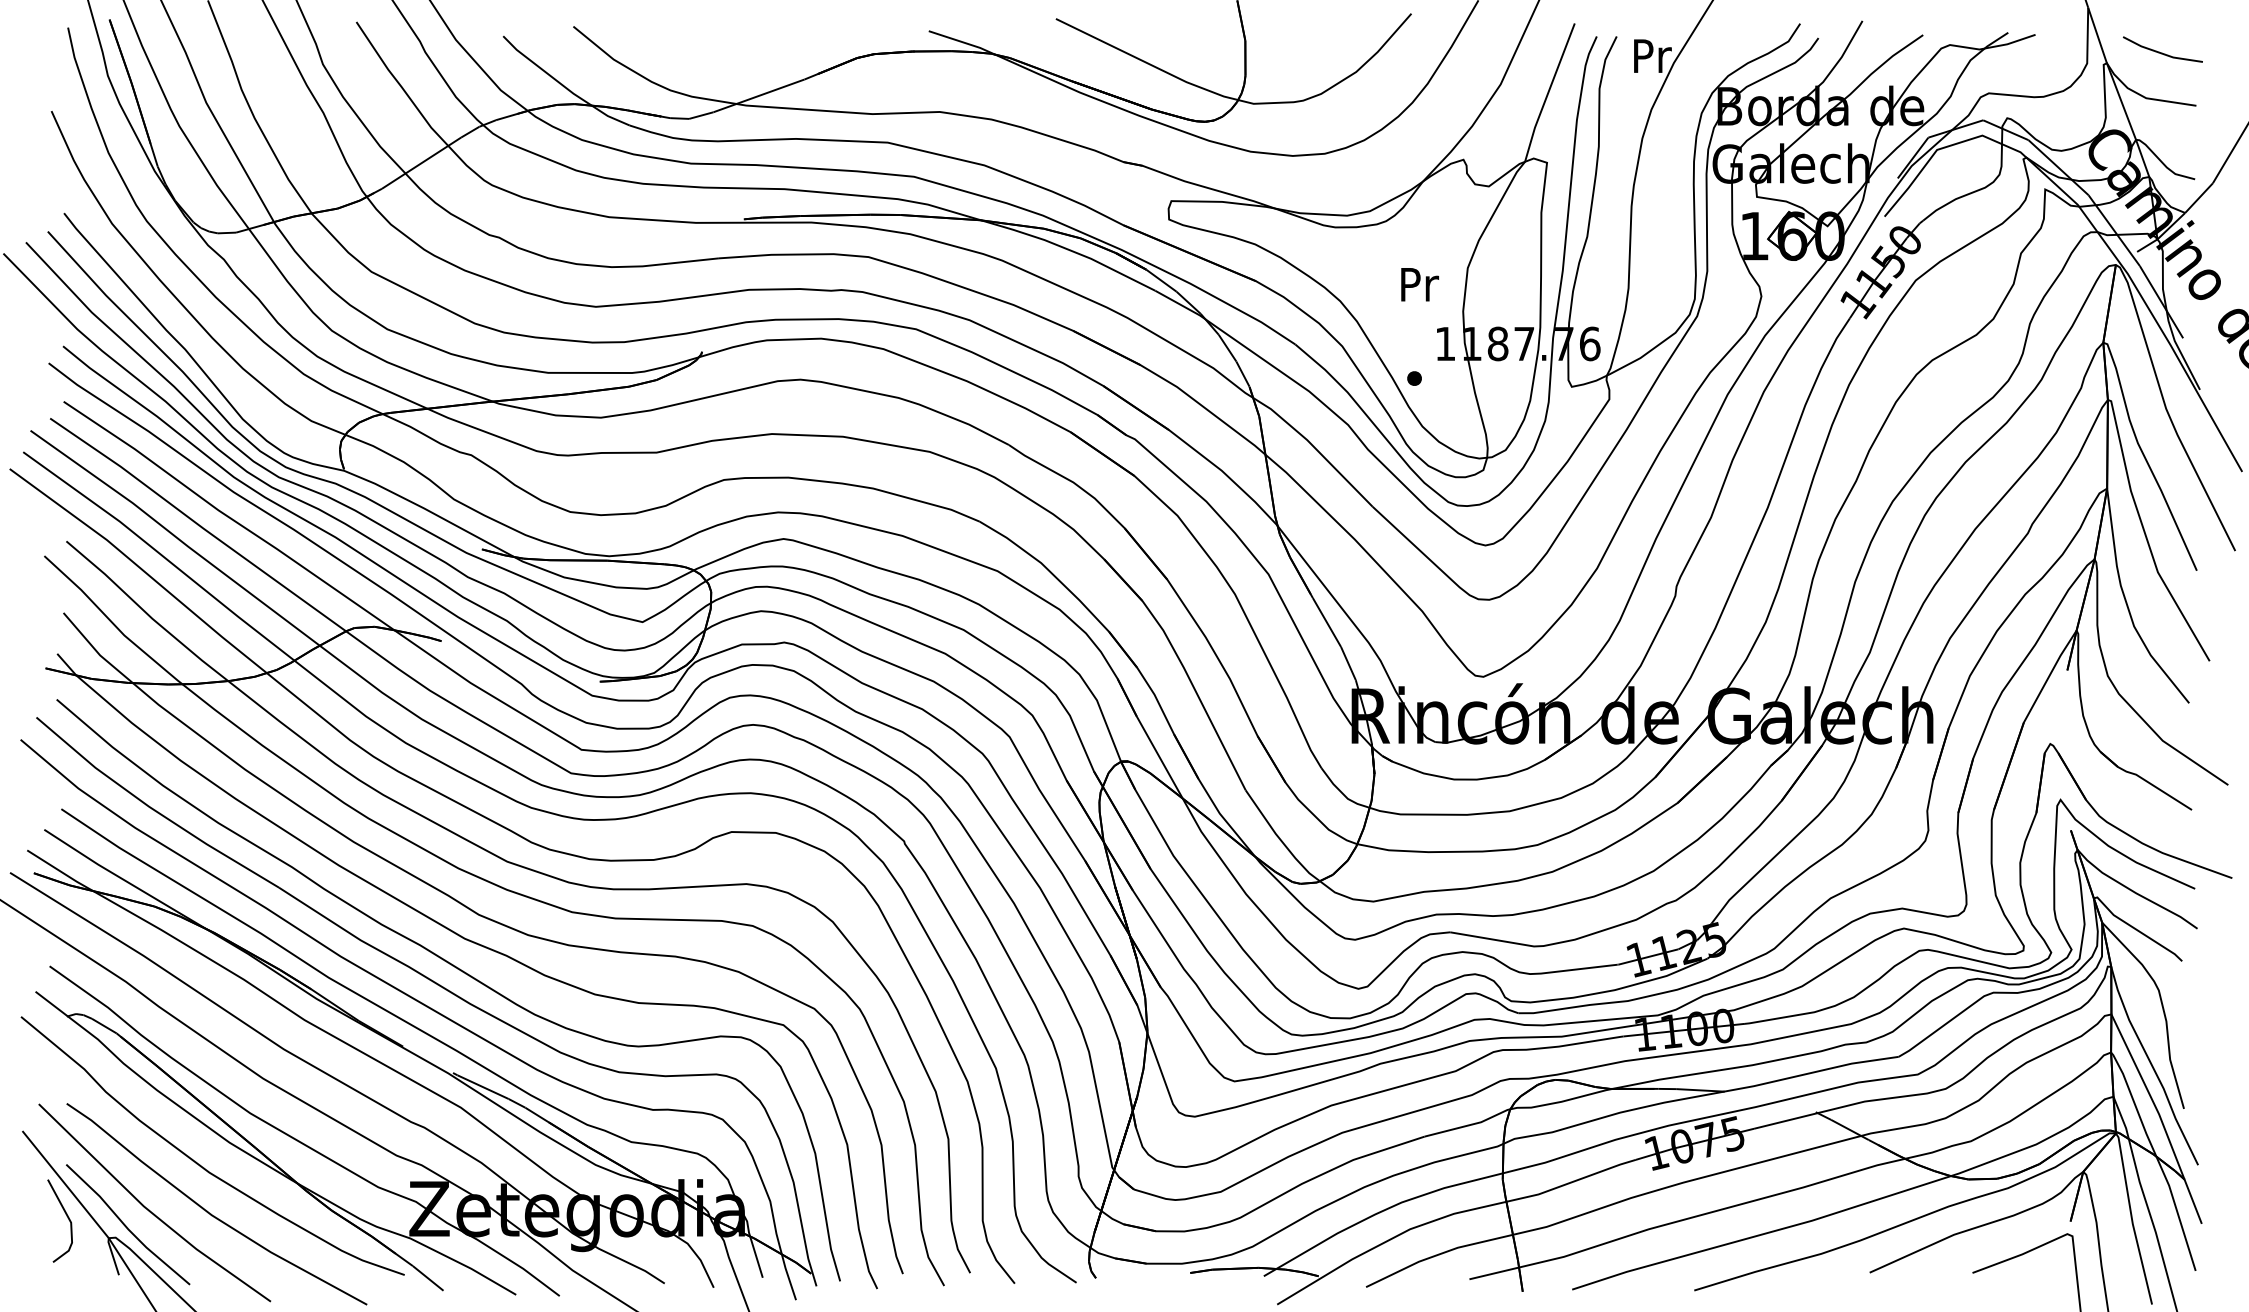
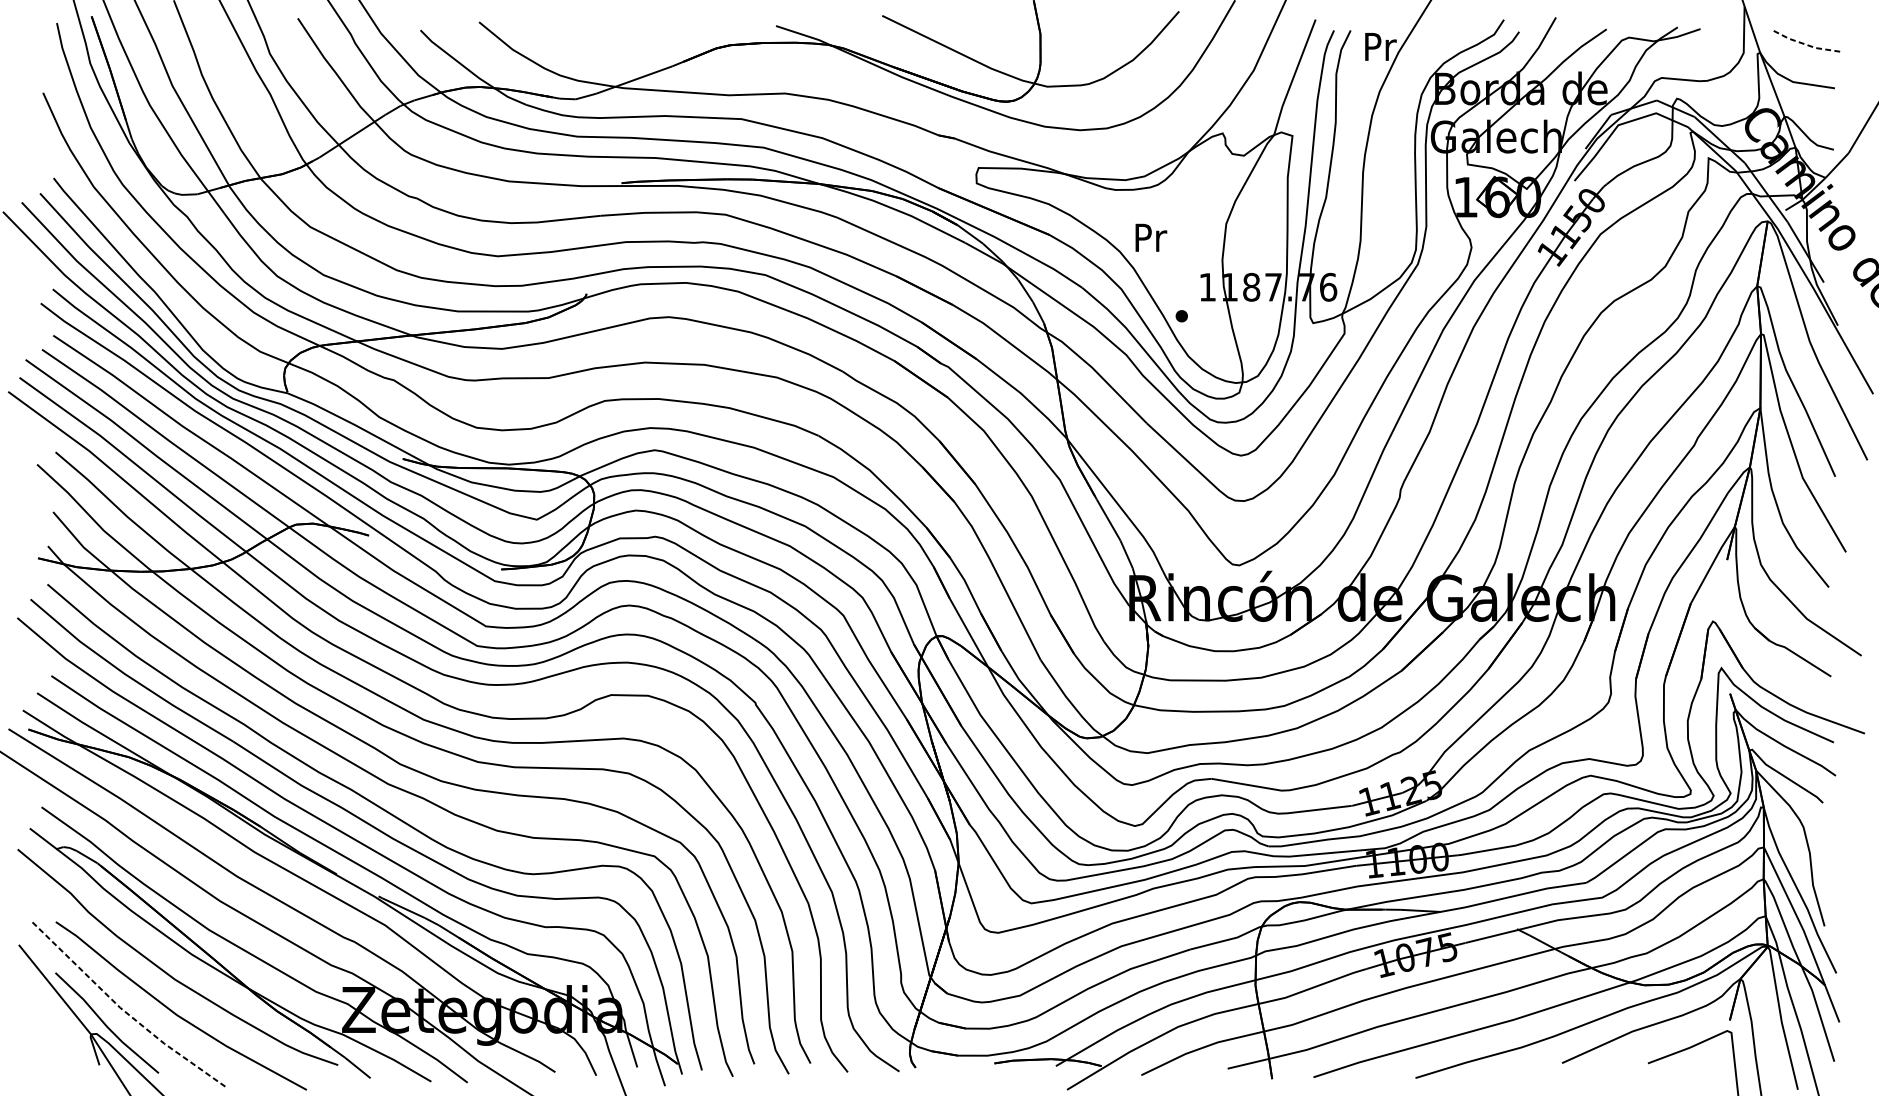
line: (2161, 53) -> (1805, 44), solid -> dashed
text: (1419, 284) -> (1150, 237), moved
line: (149, 1210) -> (124, 1011), solid -> dashed
line: (66, 1216) -> (55, 1016), removed

